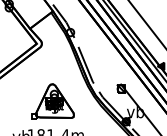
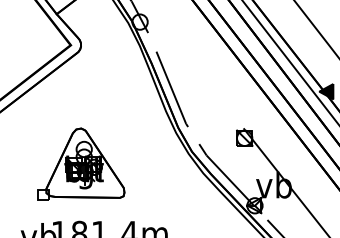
part: (52, 101) -> (80, 164), moved

